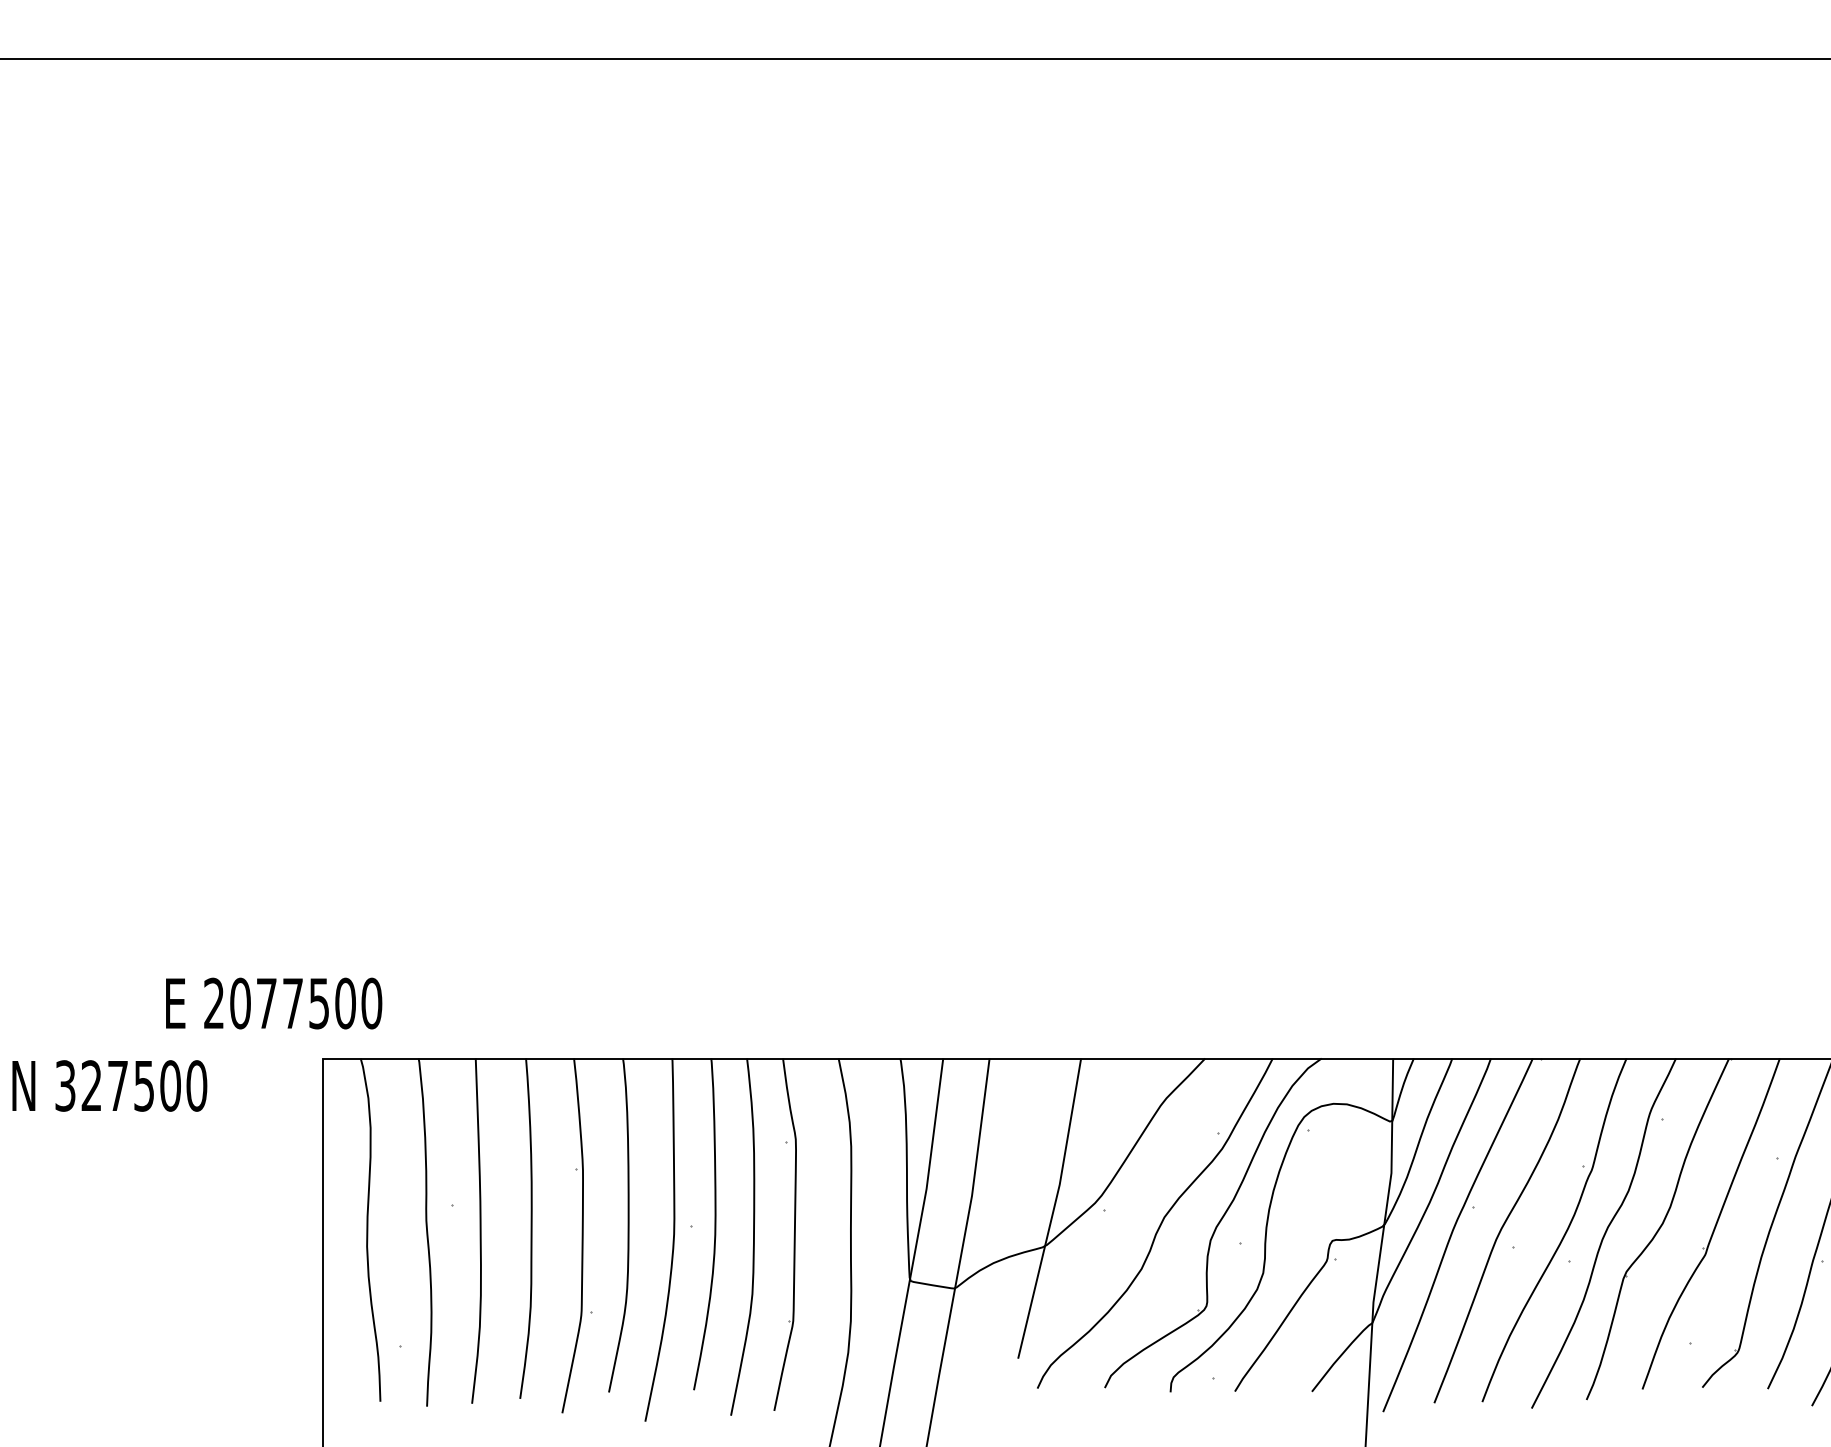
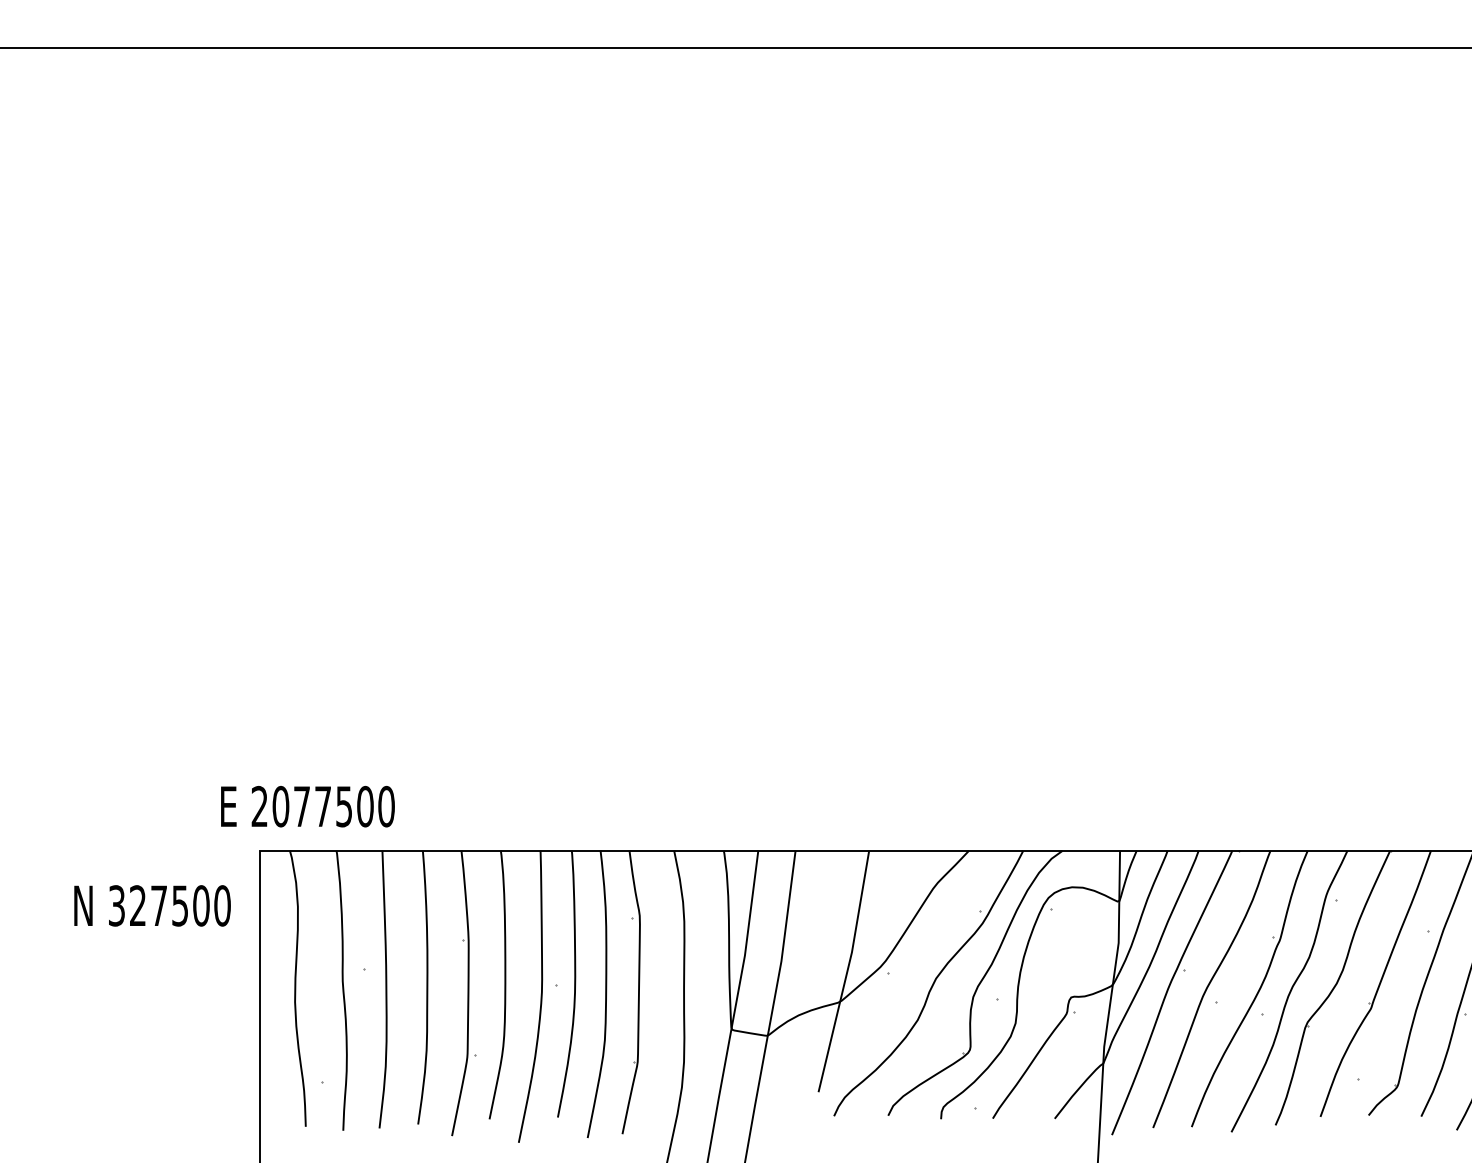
text: (274, 1003) -> (308, 806), moved
text: (109, 1085) -> (152, 905), moved

